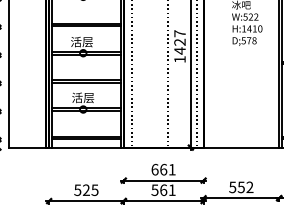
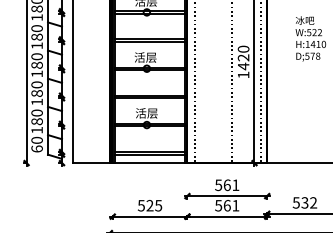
text: (179, 32) -> (243, 48), 1427 -> 1420
text: (154, 168) -> (218, 184), 661 -> 561
text: (240, 186) -> (304, 202), 552 -> 532

